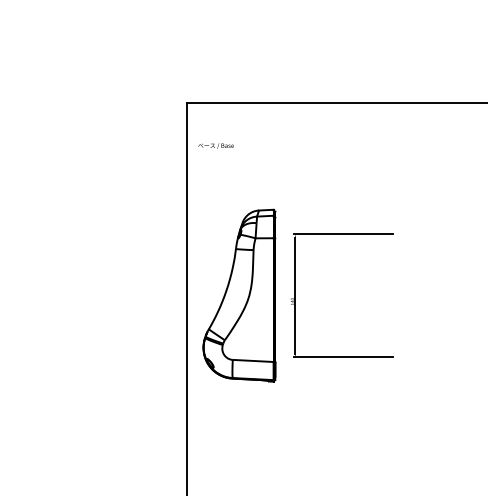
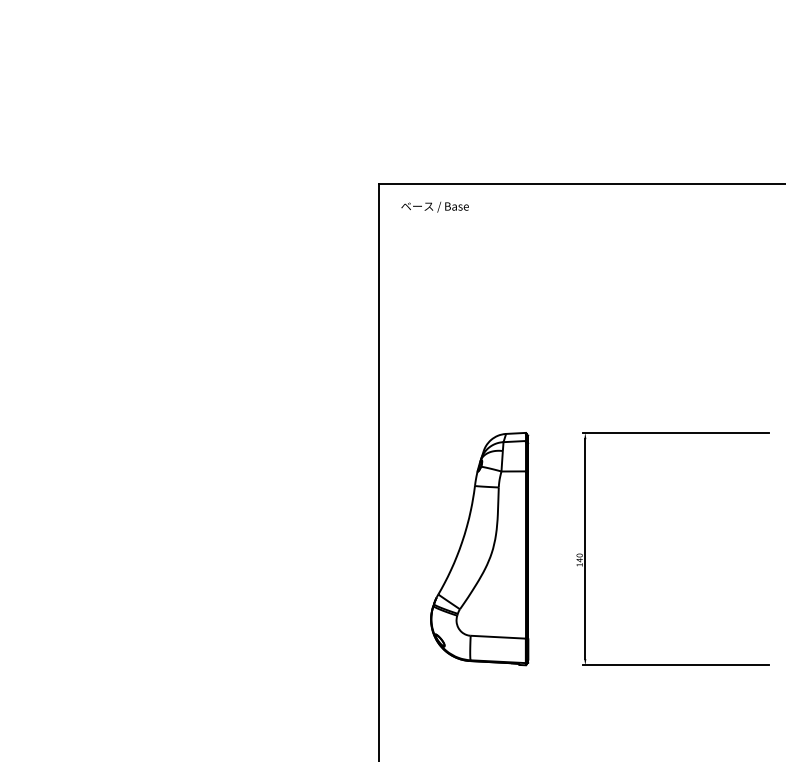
text: (215, 145) -> (434, 206), moved
part: (239, 295) -> (479, 548), size x0.71

